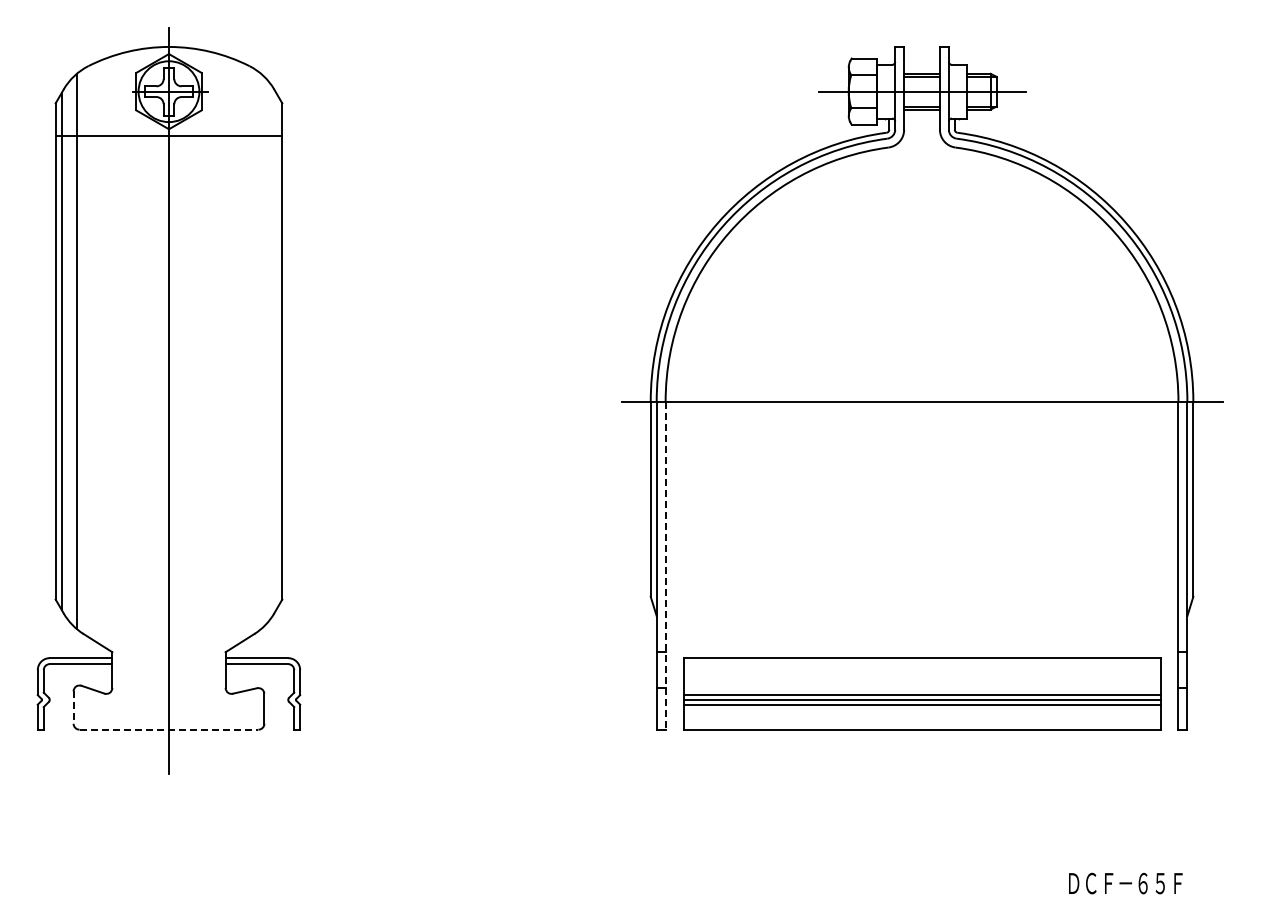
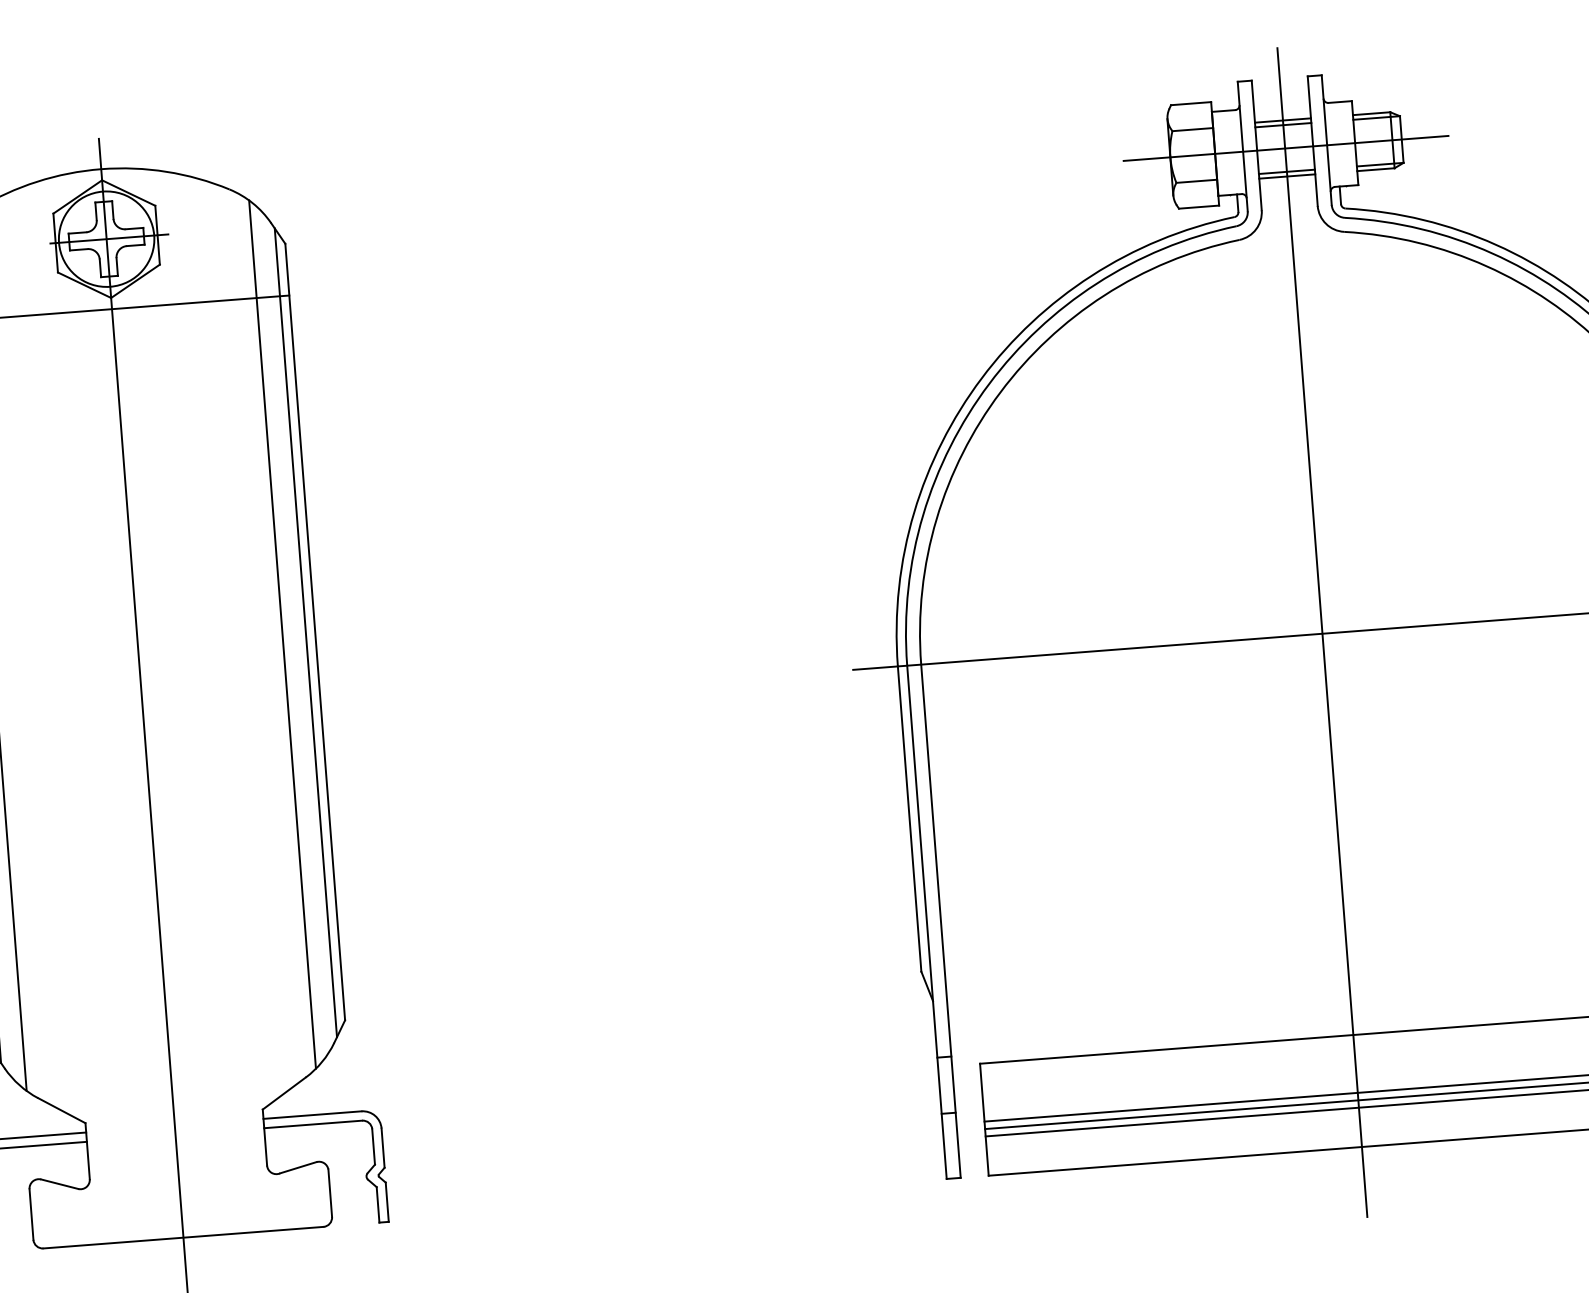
line: (261, 351) -> (282, 634), added
line: (276, 351) -> (306, 632), added
line: (922, 400) -> (1323, 631), added
line: (665, 565) -> (940, 920), dashed -> solid
line: (73, 708) -> (31, 1215), dashed -> solid
line: (169, 729) -> (184, 1237), dashed -> solid

